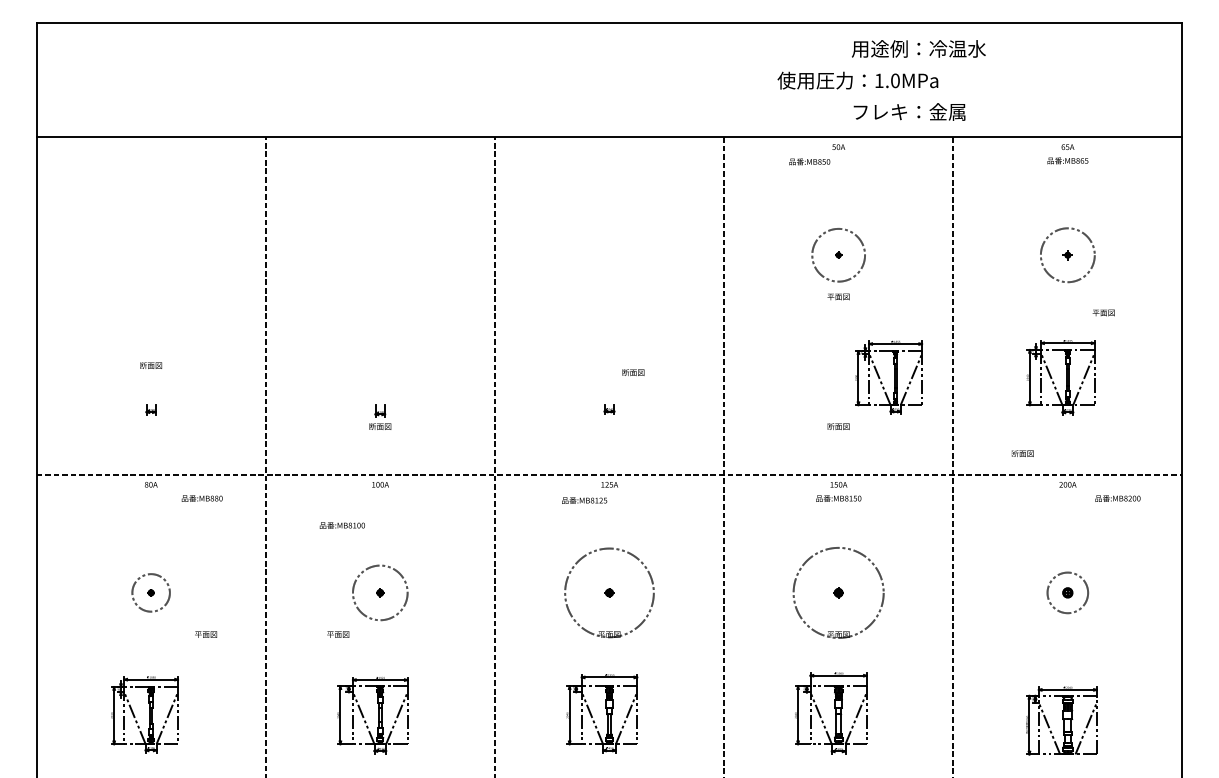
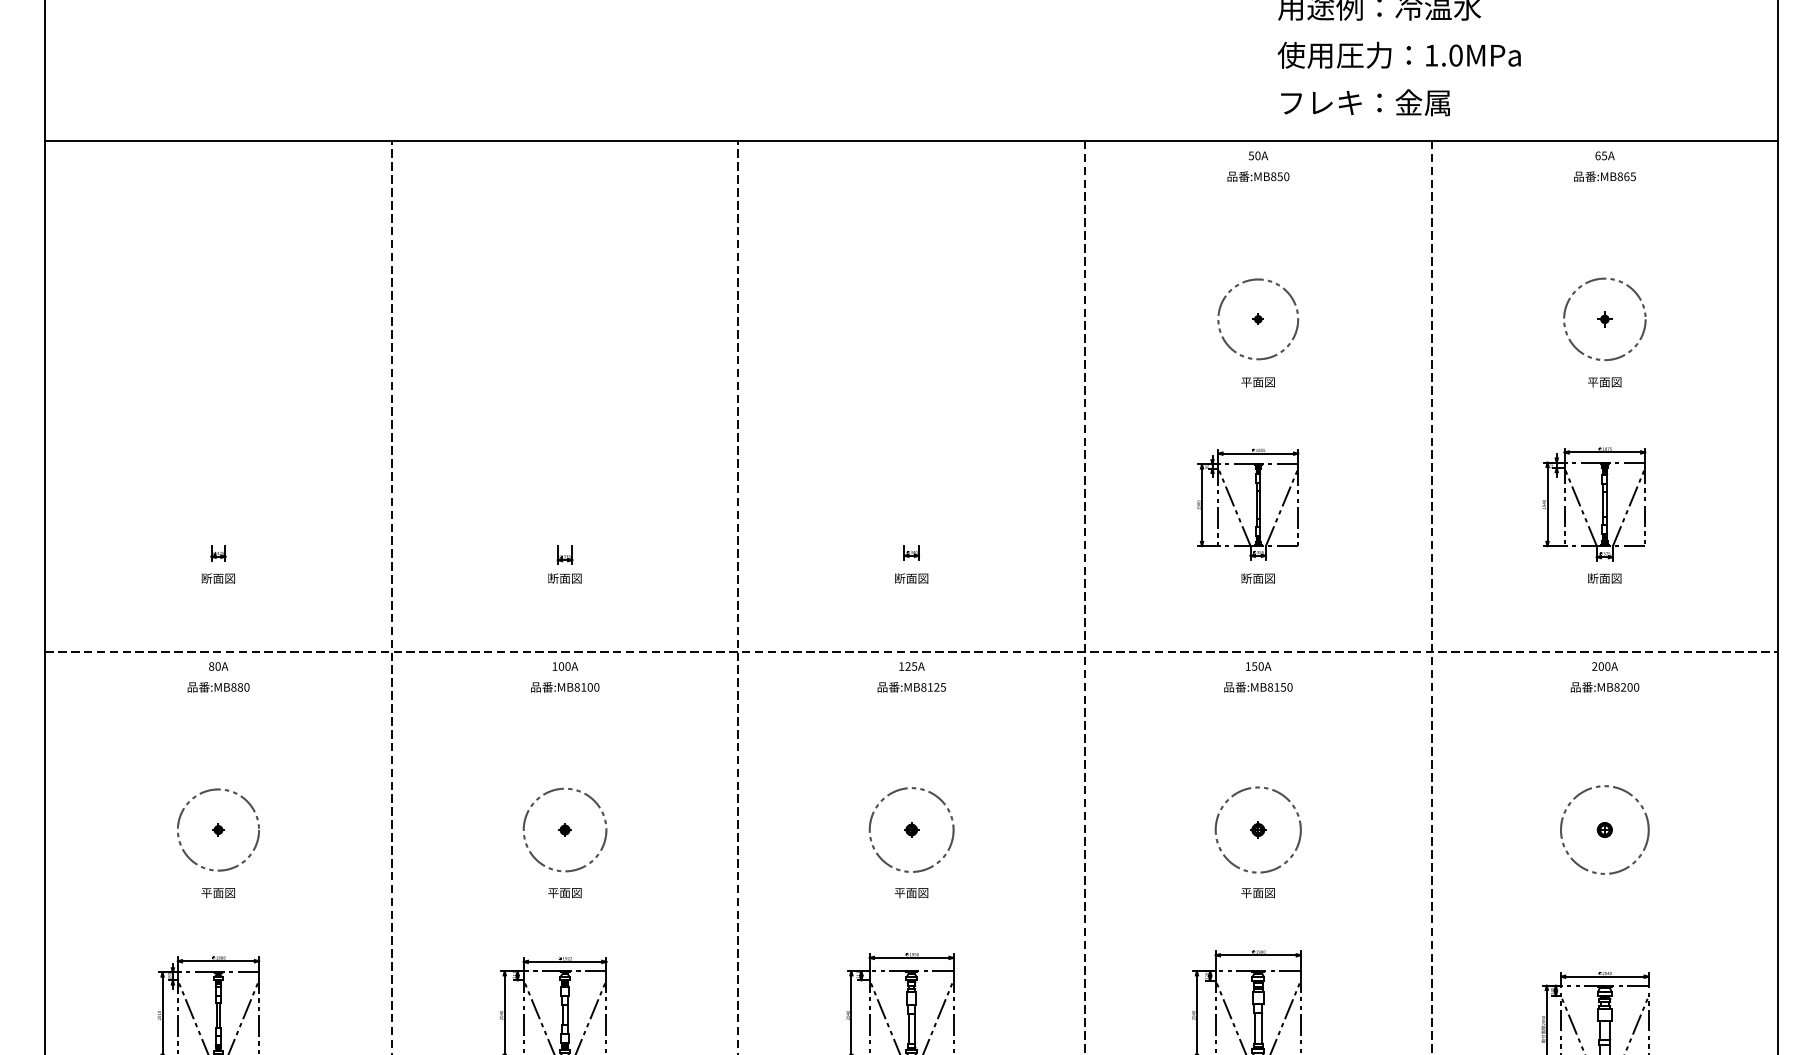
text: (857, 80) -> (1398, 55), moved
text: (809, 161) -> (1258, 176), moved
text: (1103, 312) -> (1604, 381), moved
text: (151, 365) -> (219, 578), moved
text: (633, 372) -> (911, 578), moved
part: (888, 377) -> (1247, 504), moved
text: (1022, 453) -> (1604, 578), moved
text: (201, 498) -> (217, 687), moved
text: (1117, 498) -> (1604, 687), moved
text: (584, 500) -> (911, 687), moved
text: (341, 525) -> (563, 687), moved
circle: (150, 592) -> (217, 829), size x1.43
circle: (609, 592) -> (911, 829), size x0.62
circle: (838, 592) -> (1258, 829), size x0.62
circle: (1067, 592) -> (1604, 829), size x1.43
text: (206, 634) -> (219, 892), moved
text: (338, 634) -> (565, 892), moved

